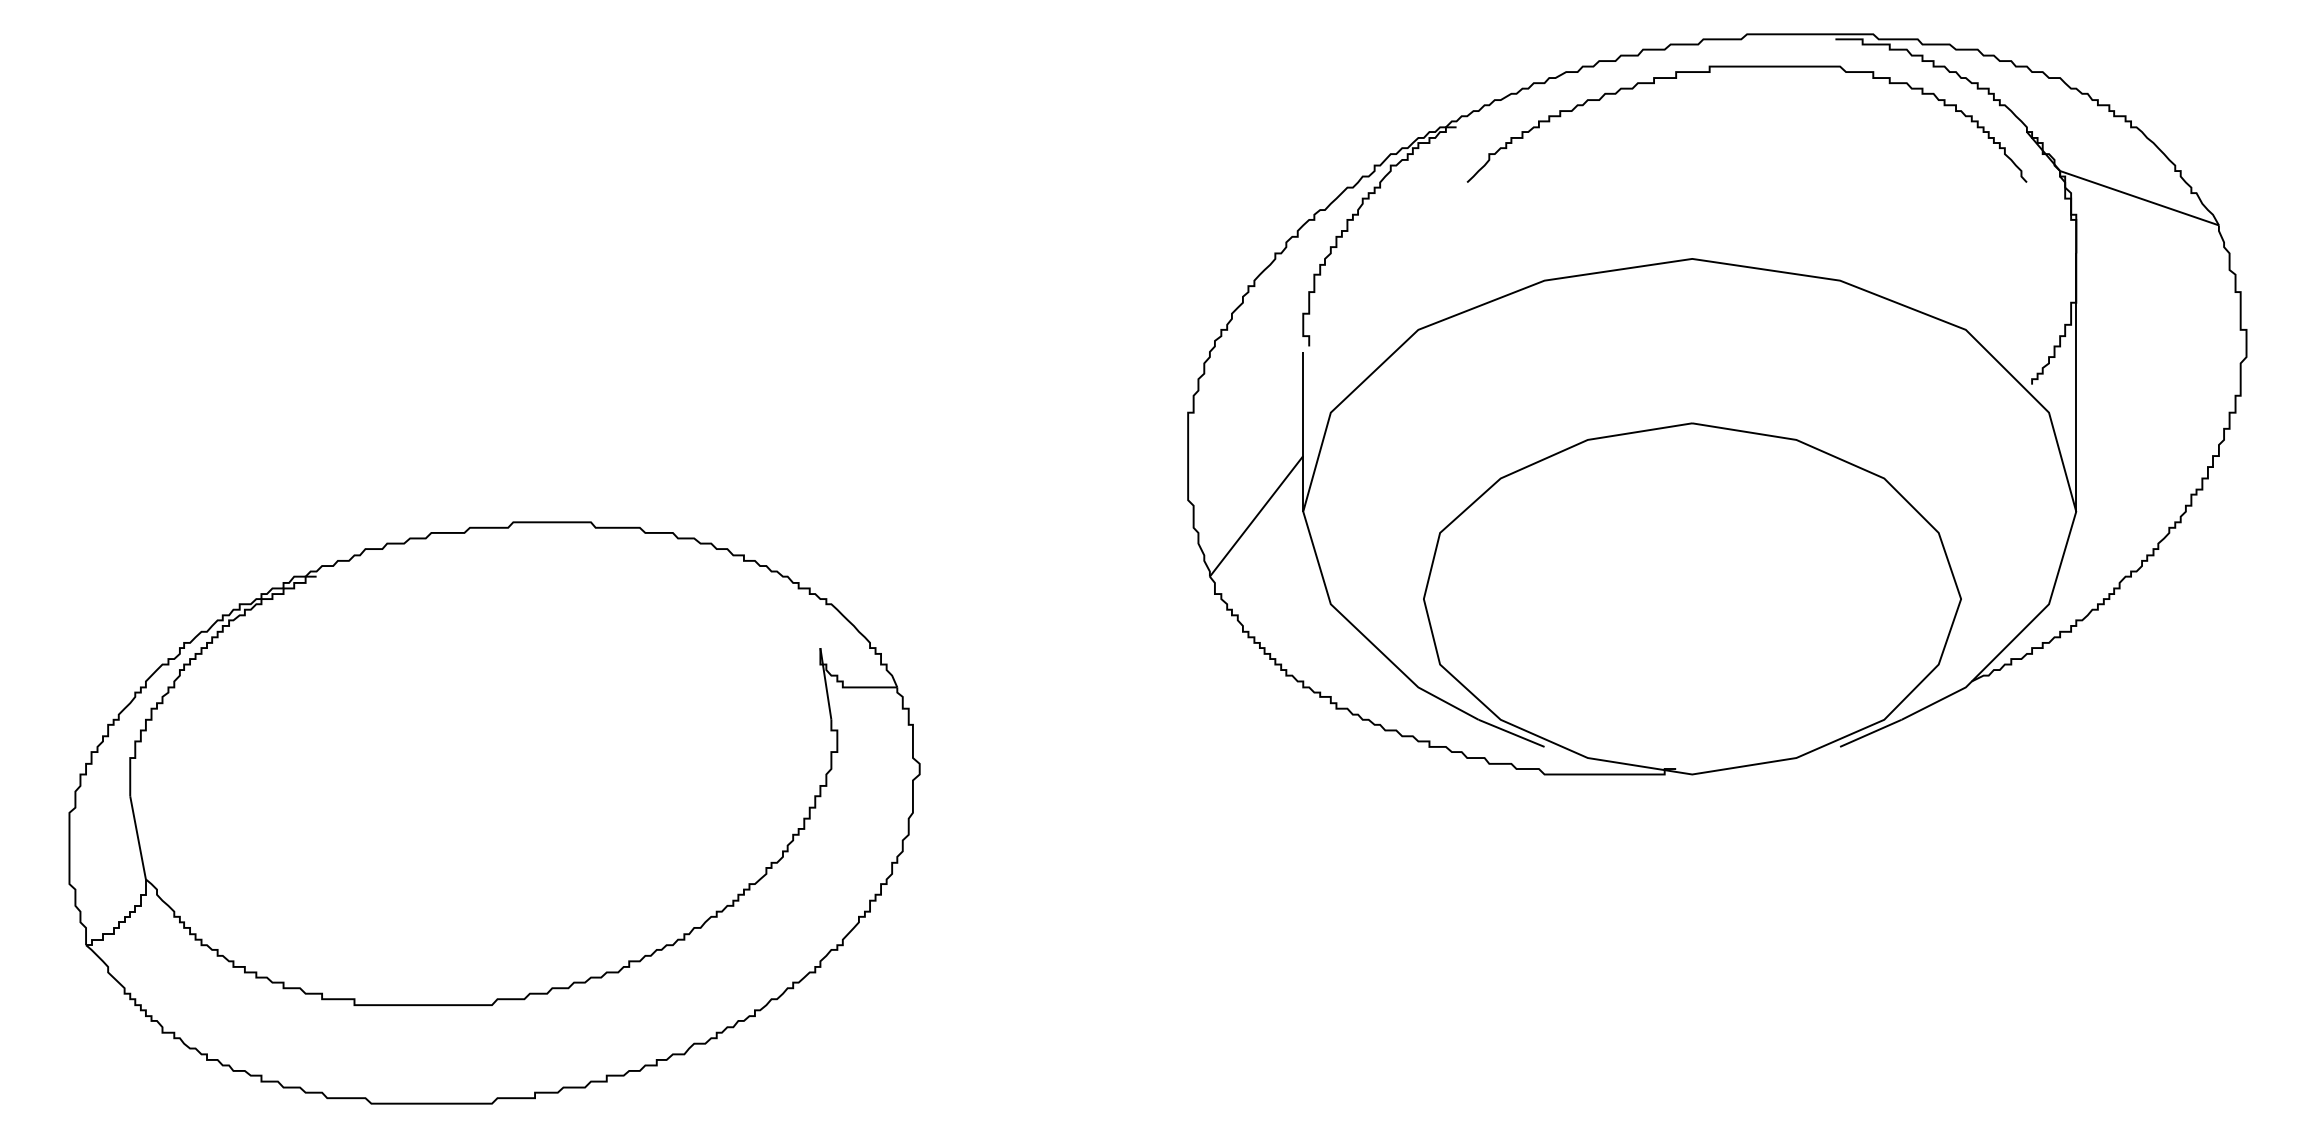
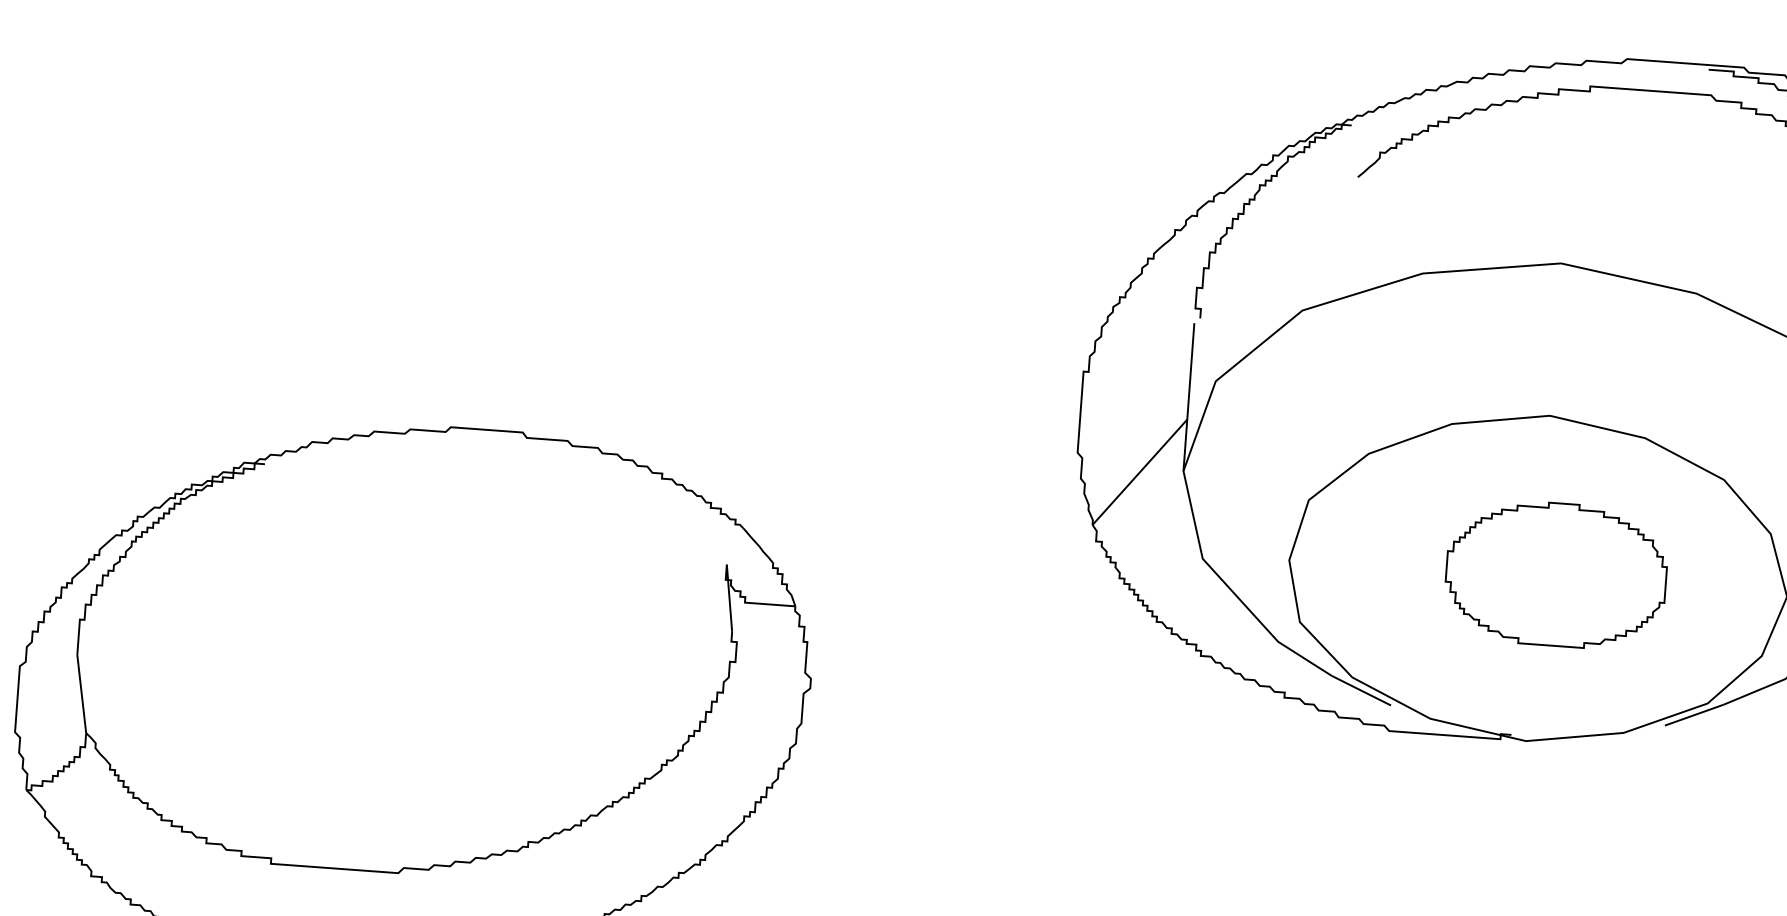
part: (1711, 592) -> (1556, 573), added

